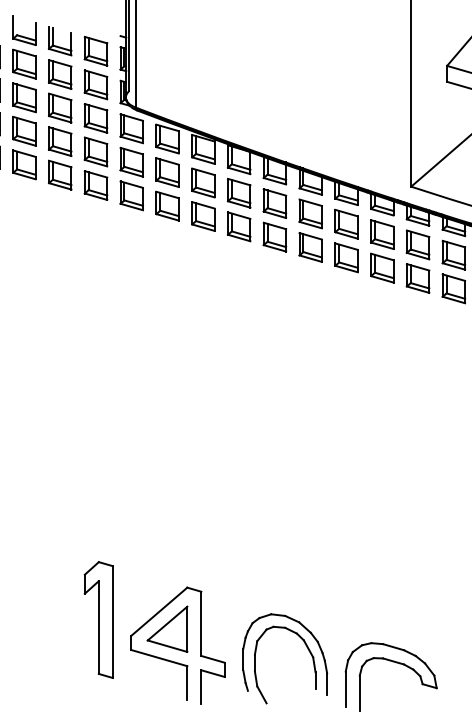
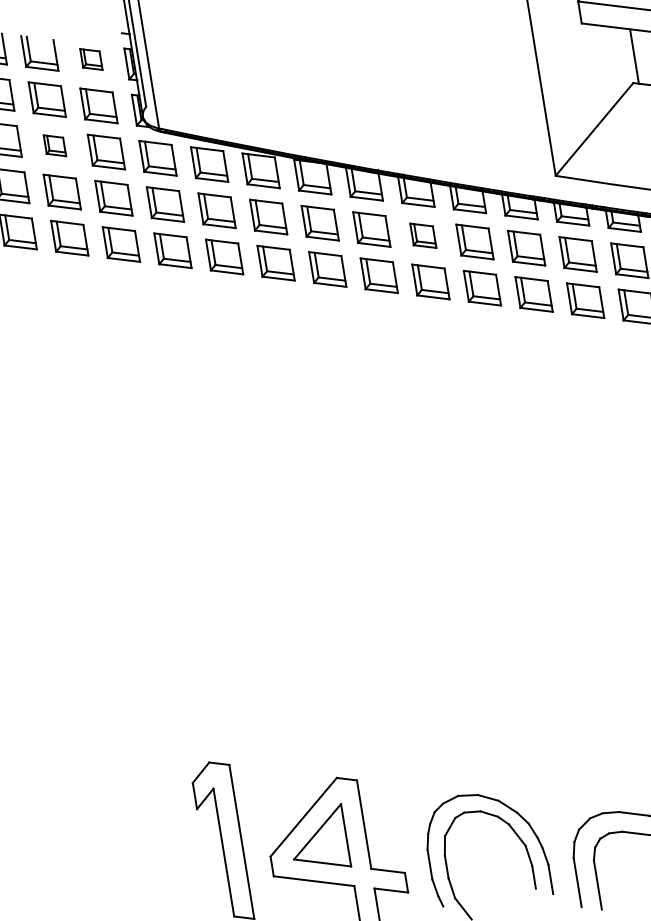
part: (95, 50) -> (90, 58), size x0.6
part: (60, 107) -> (55, 145), size x0.6
part: (310, 213) -> (422, 235), size x0.7

